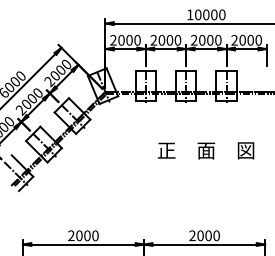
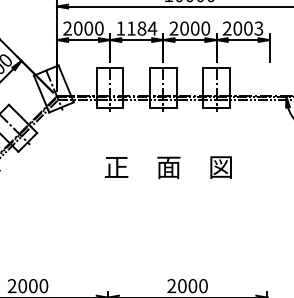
text: (165, 39) -> (136, 27), 2000 -> 1184
text: (258, 40) -> (258, 28), 2000 -> 2003
text: (205, 150) -> (167, 167), moved

